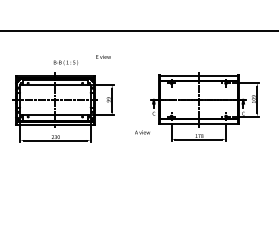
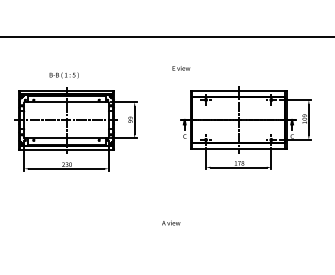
text: (103, 57) -> (181, 68), moved
text: (65, 62) -> (63, 75), moved
text: (142, 131) -> (171, 222), moved

